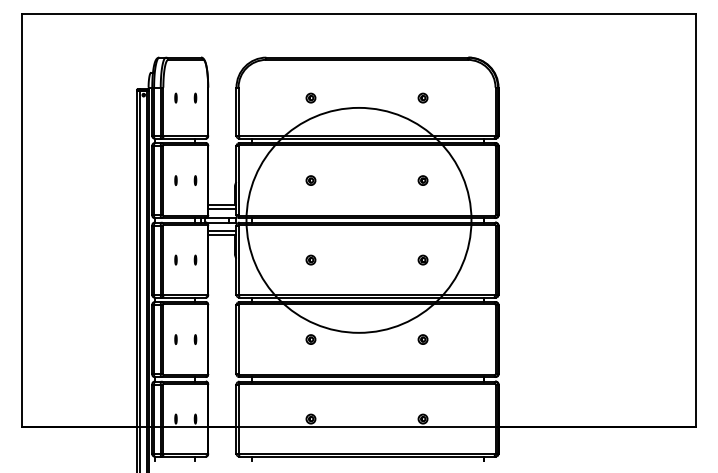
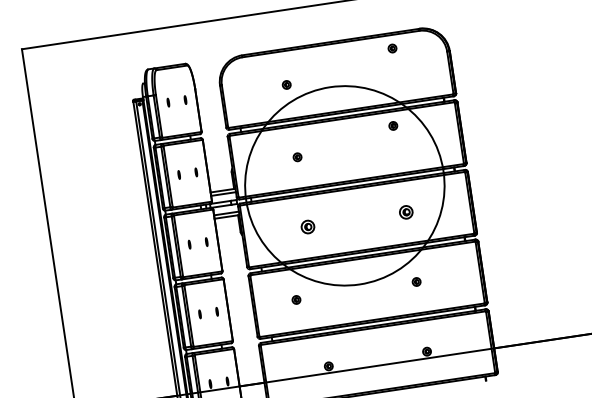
part: (422, 97) -> (391, 48), moved
part: (422, 180) -> (392, 125), moved
part: (310, 259) -> (307, 226), size x1.6
part: (422, 259) -> (405, 211), size x1.6
part: (310, 339) -> (296, 299), moved

